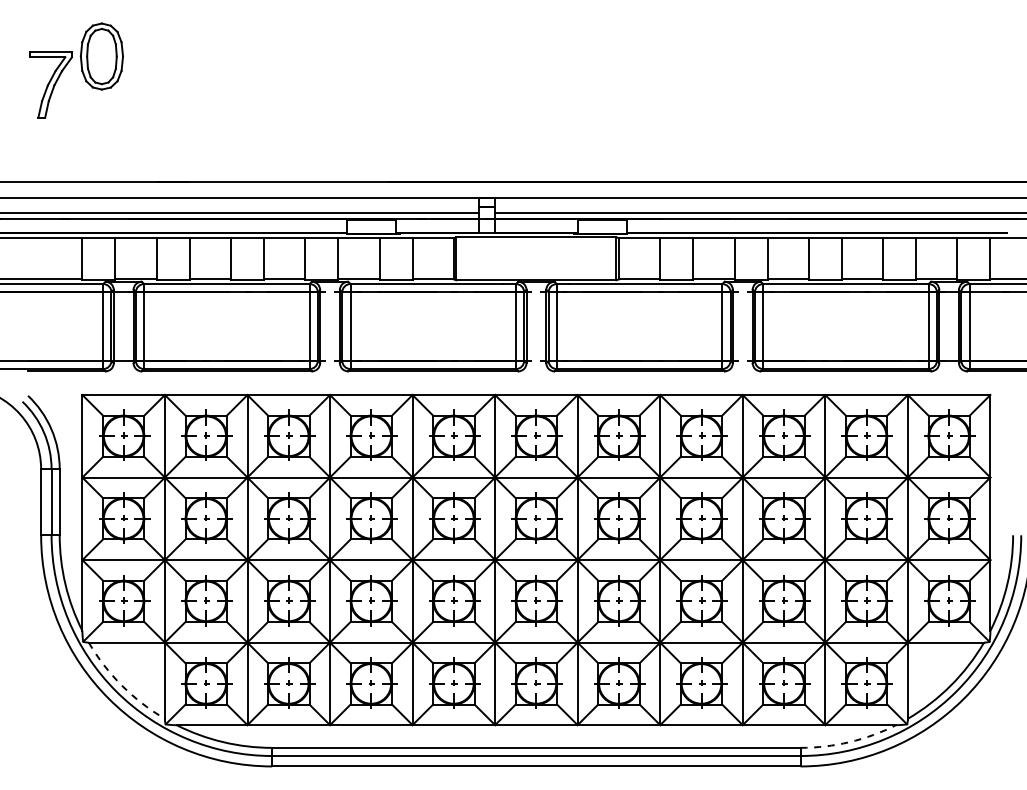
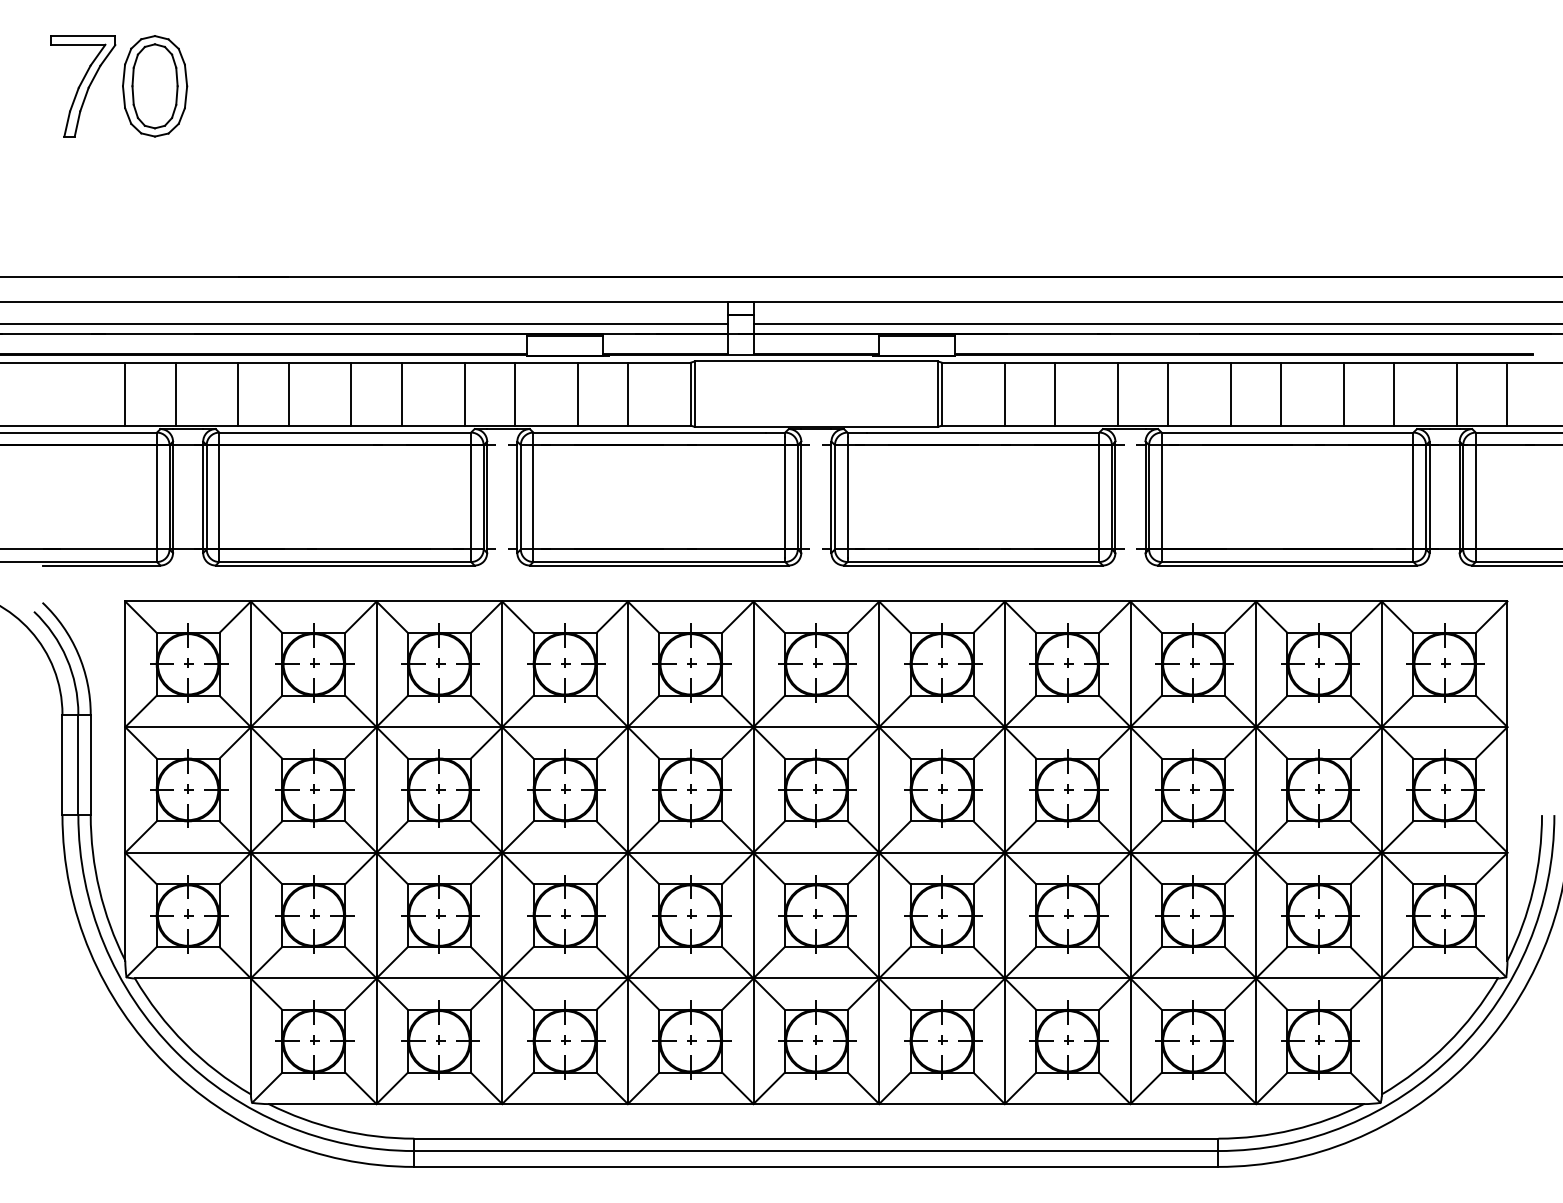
part: (50, 84) -> (82, 86), moved
arc: (121, 685) -> (184, 1043), dashed -> solid
arc: (849, 742) -> (1292, 1130), dashed -> solid

